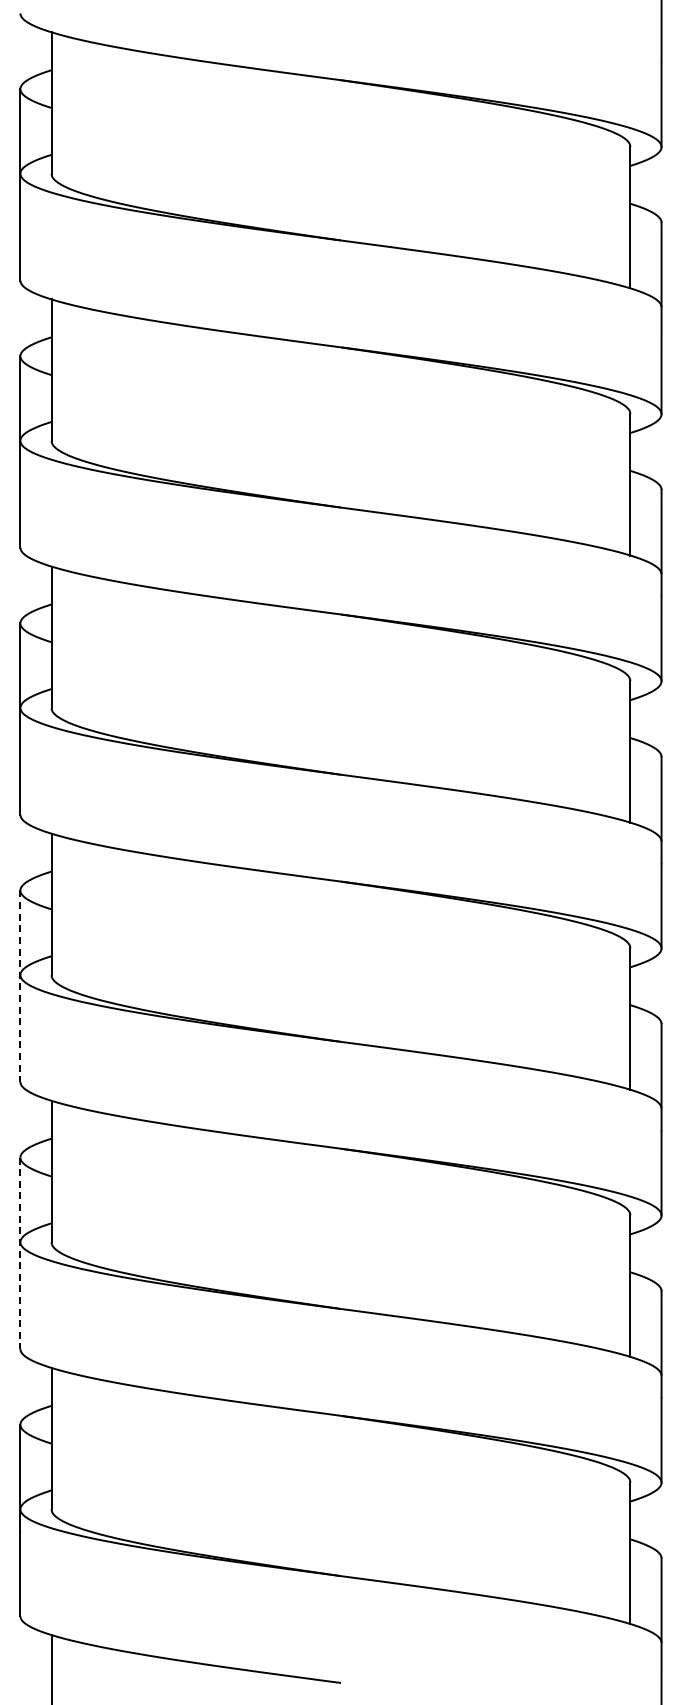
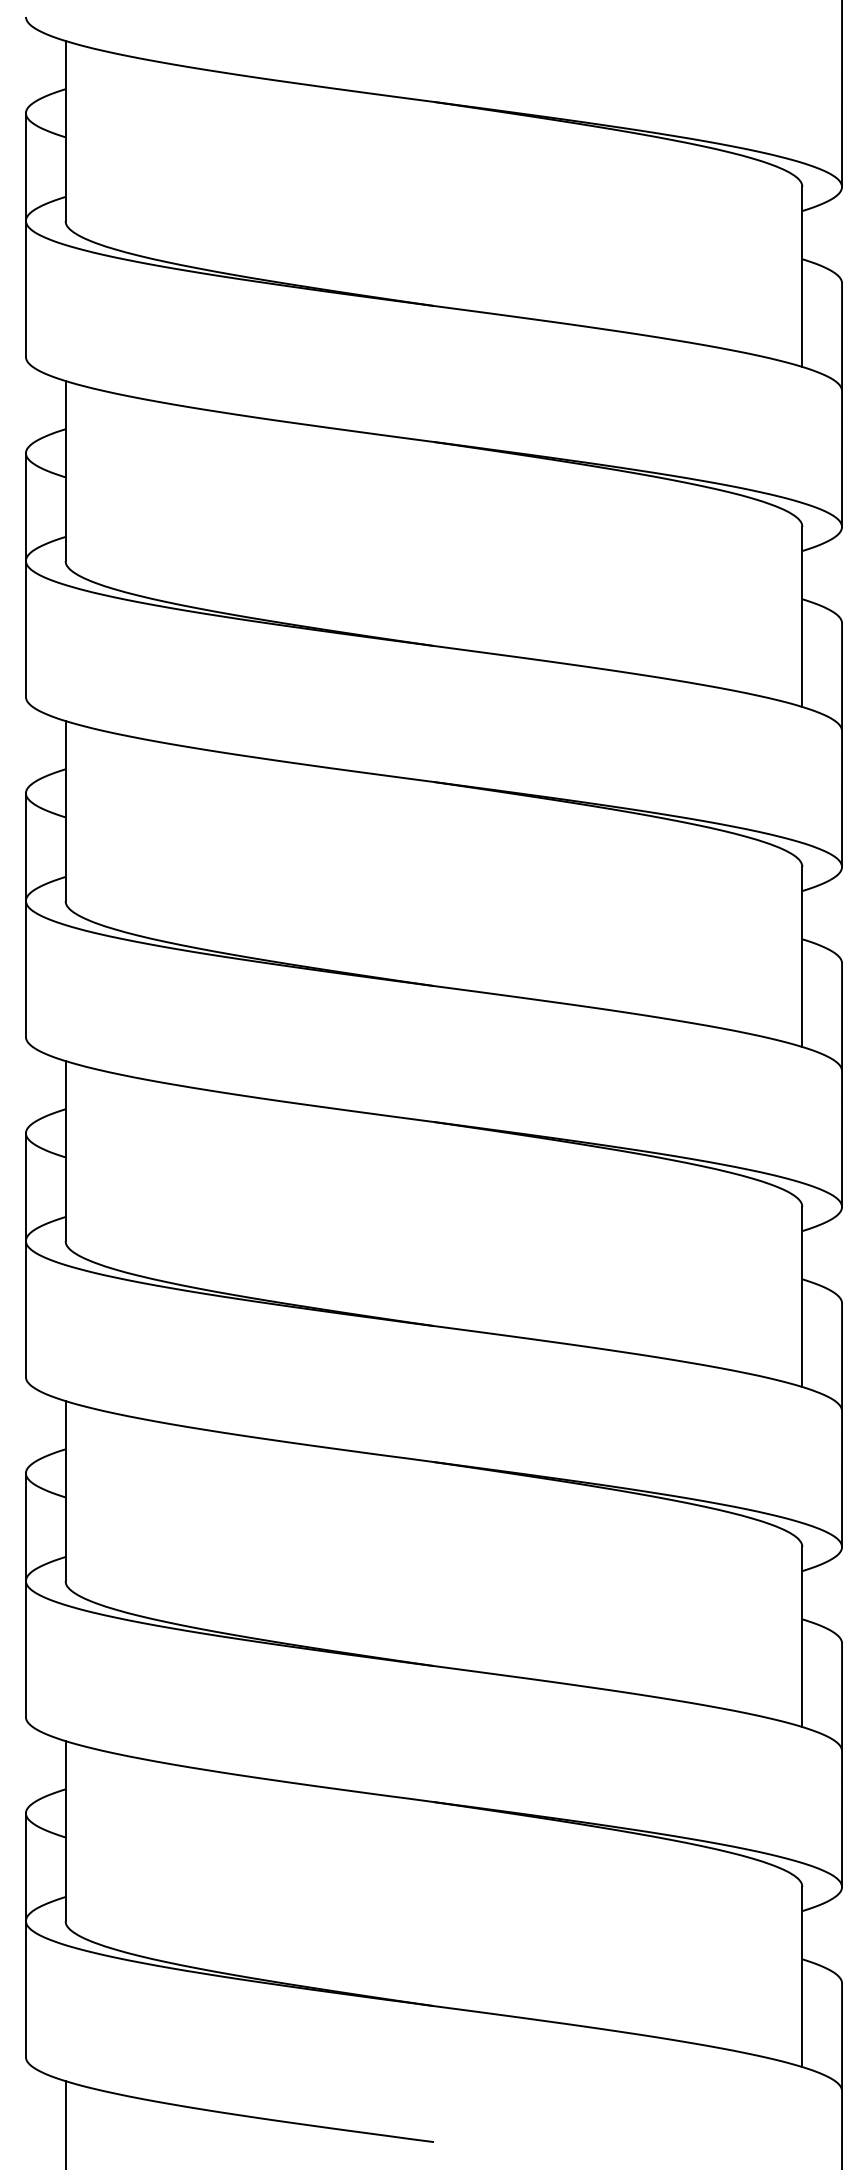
line: (20, 986) -> (26, 1255), dashed -> solid
line: (20, 1253) -> (26, 1595), dashed -> solid

